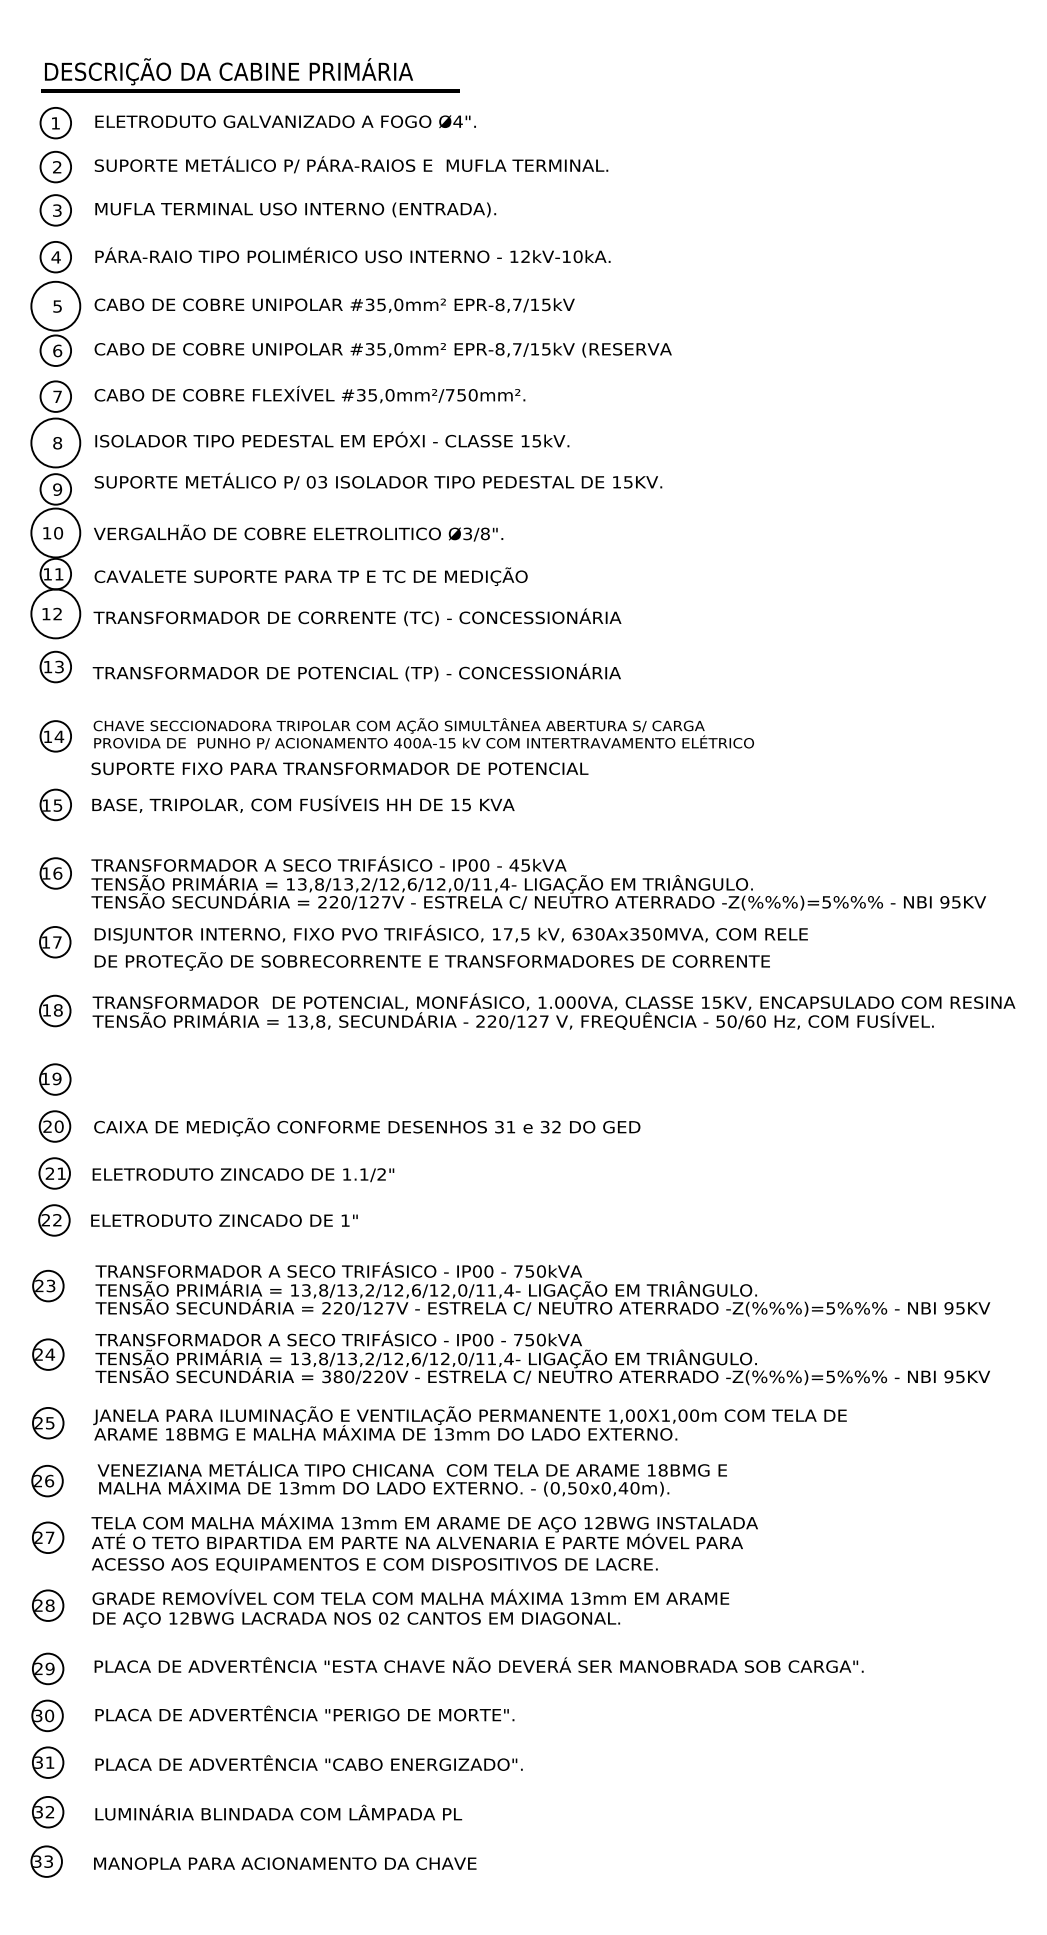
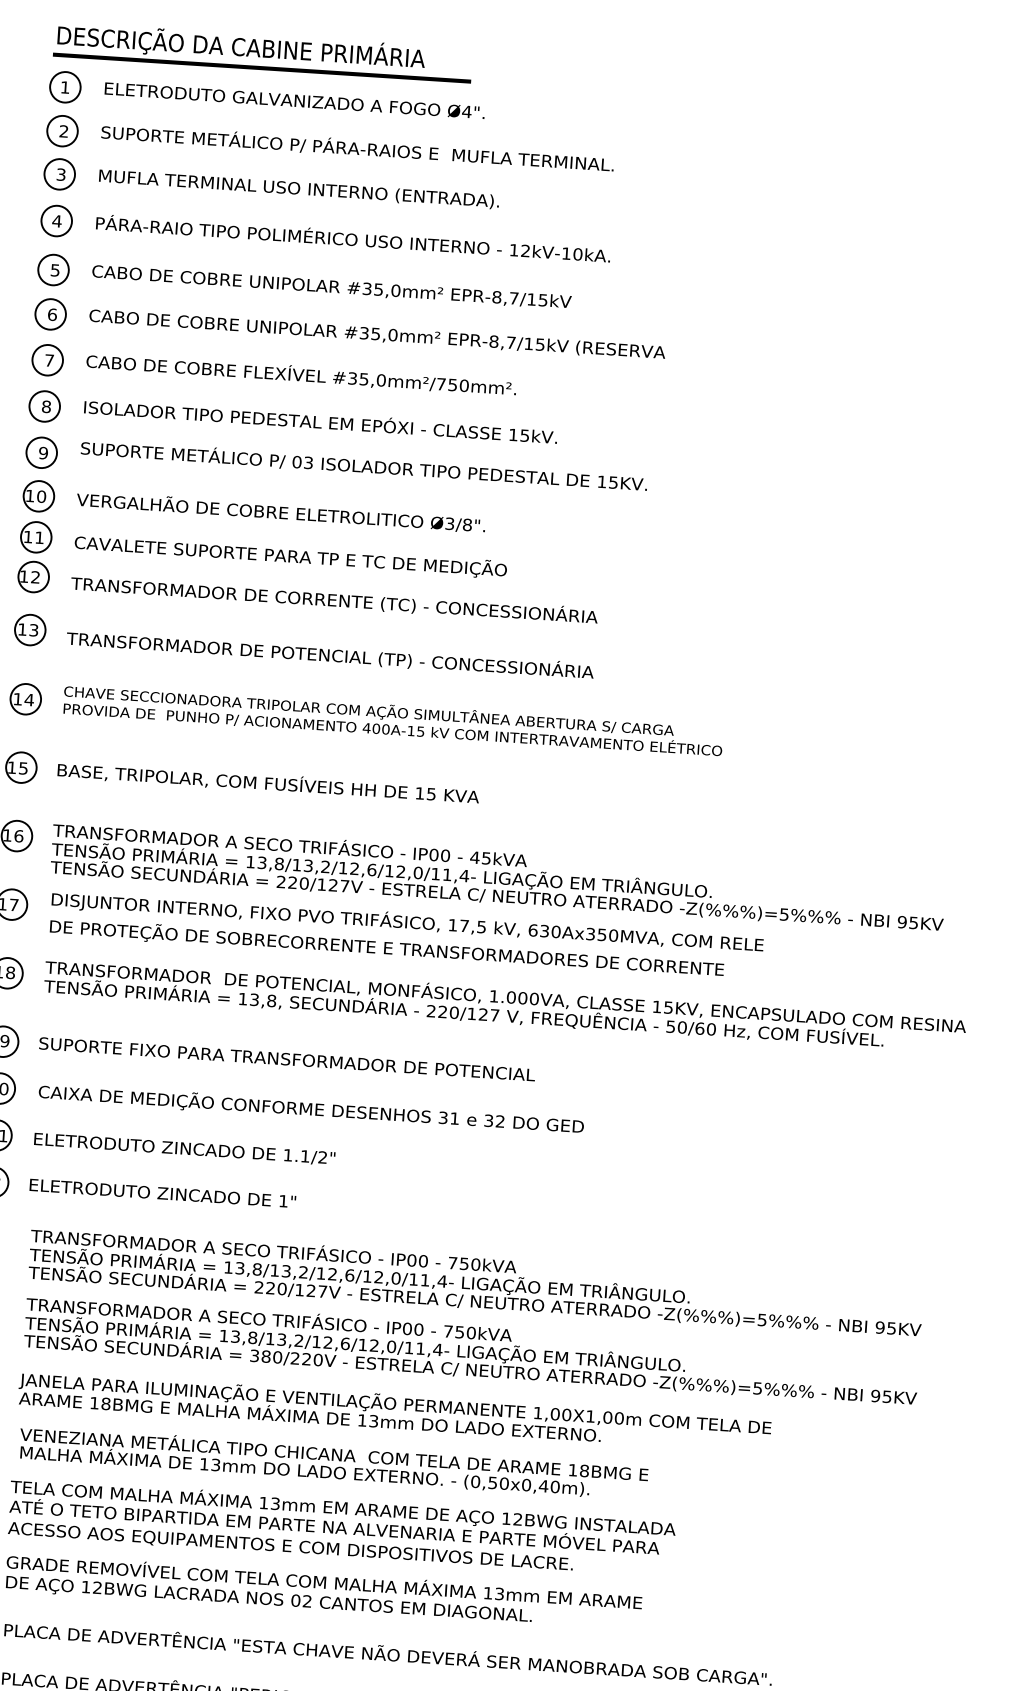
circle: (55, 306) -> (53, 270), size x0.62
circle: (55, 442) -> (44, 405), size x0.62
circle: (55, 532) -> (38, 495), size x0.62
circle: (55, 613) -> (33, 576), size x0.62
text: (339, 768) -> (286, 1058), moved

